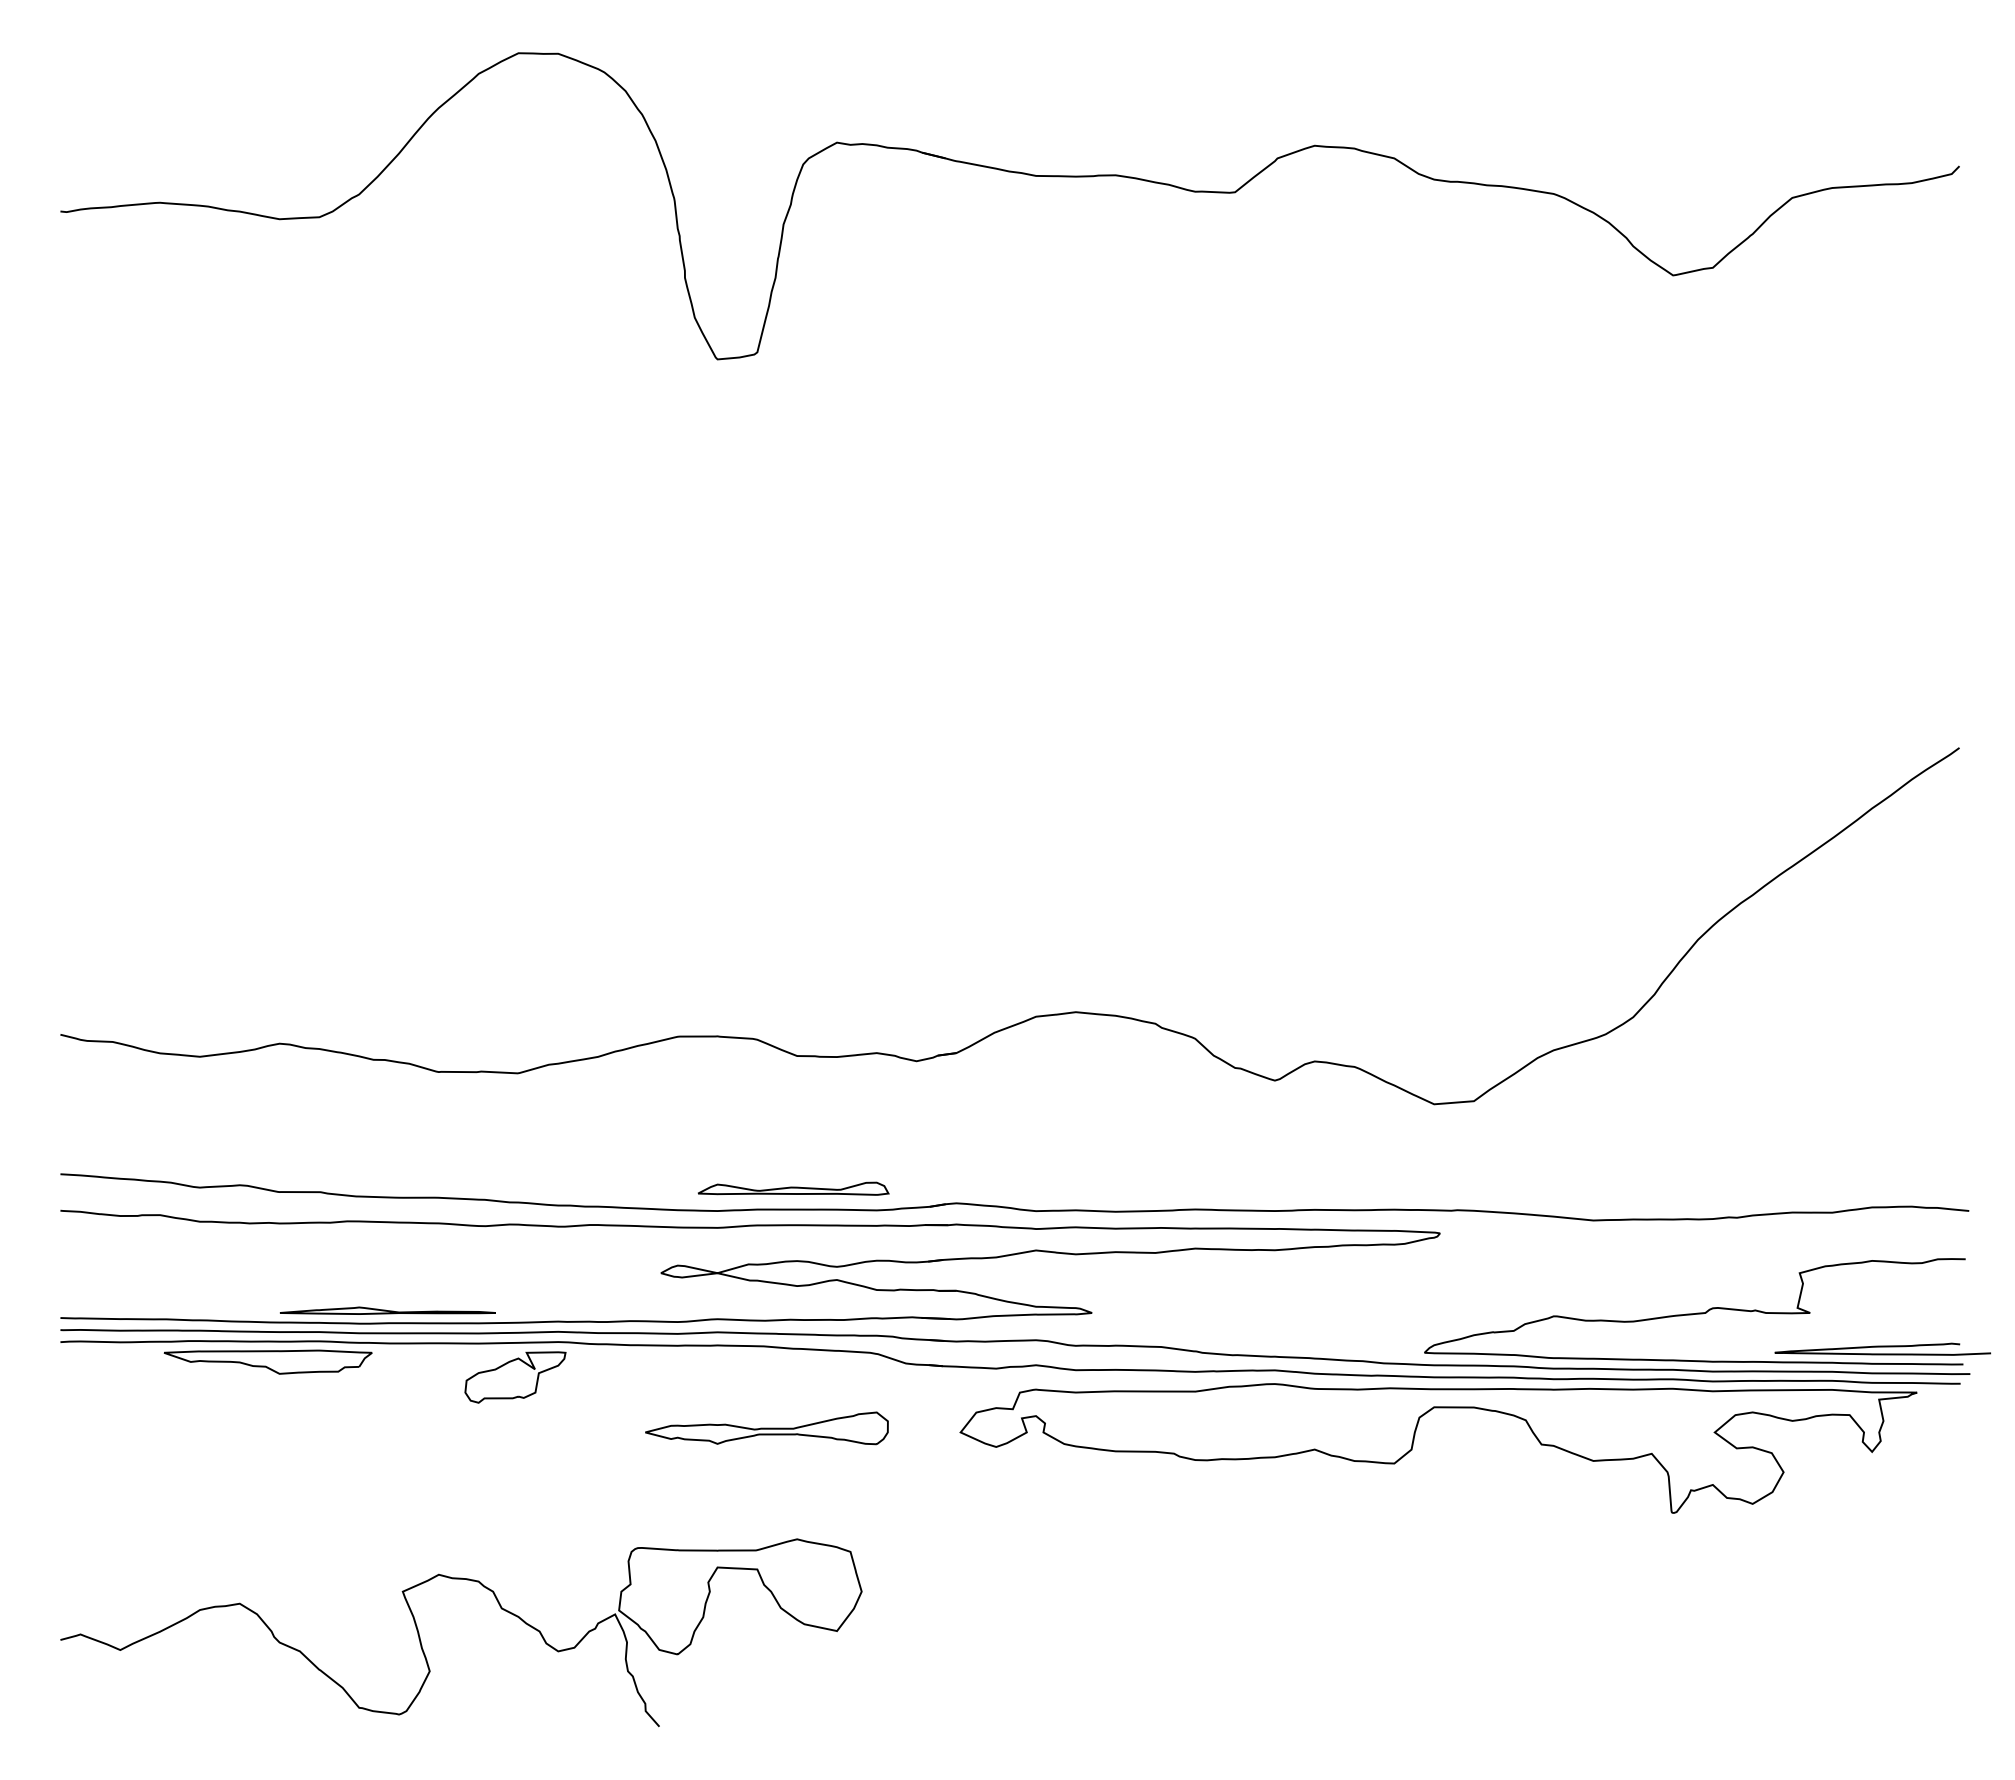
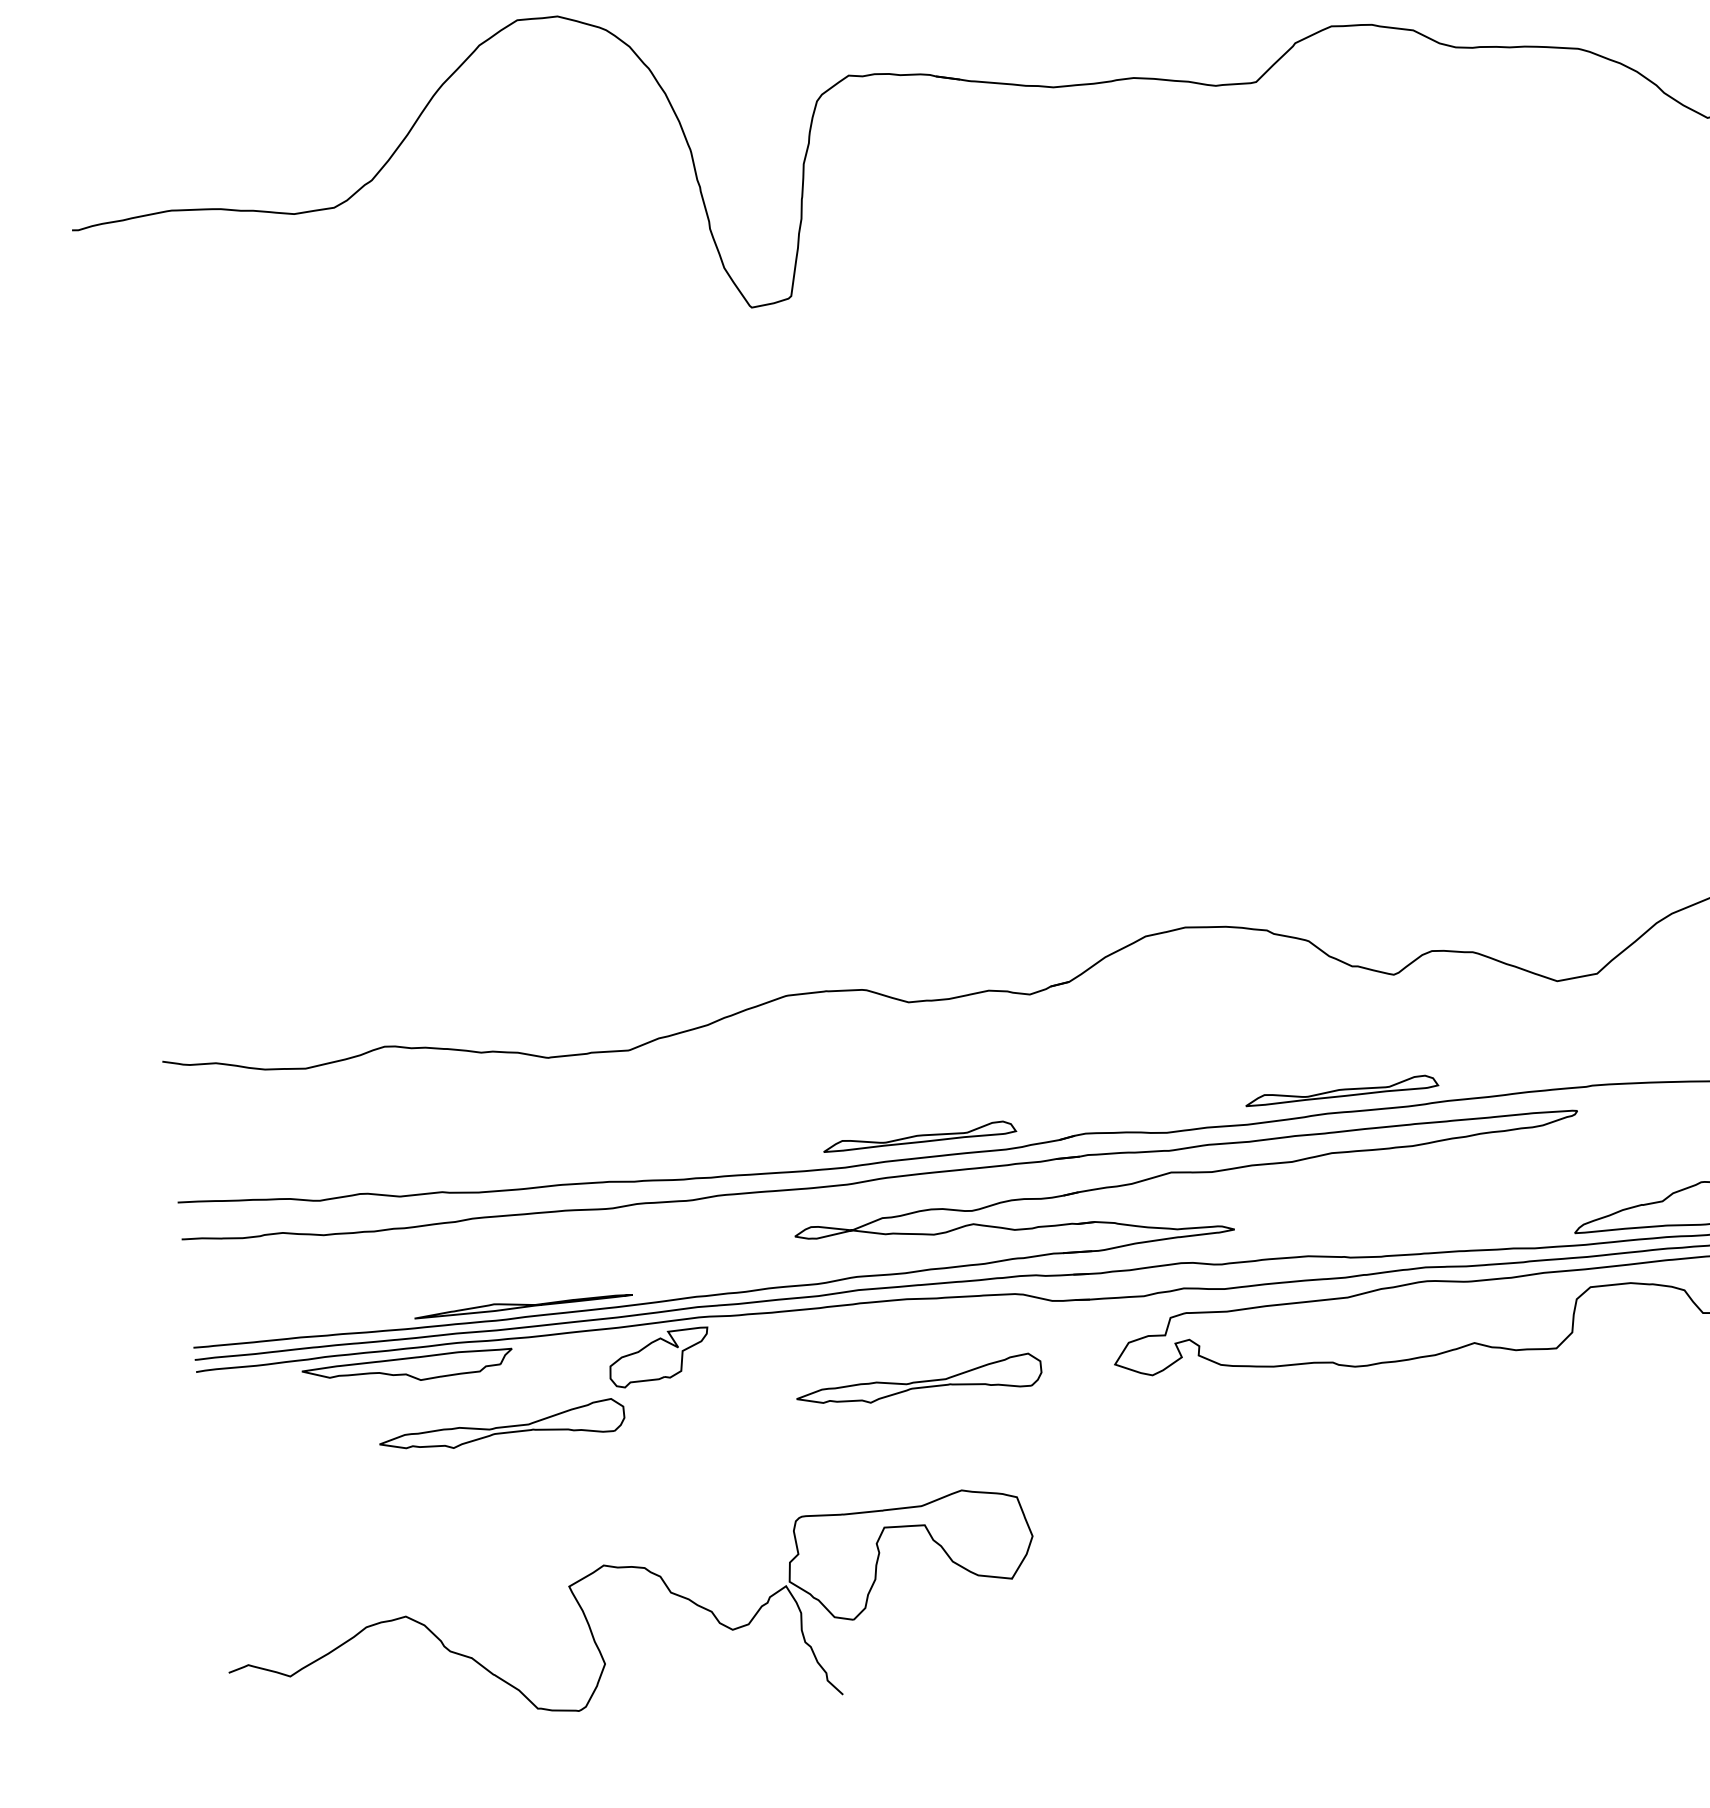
part: (1211, 1188) -> (1341, 1090), added
part: (353, 1428) -> (501, 1427), added

